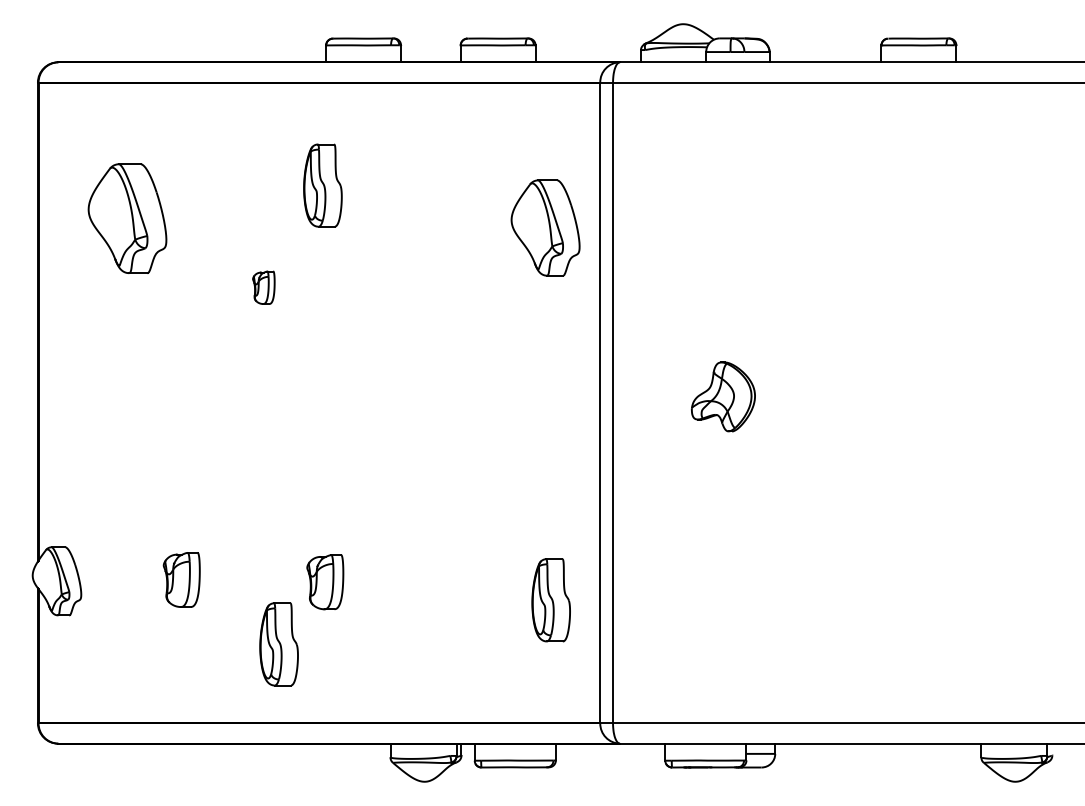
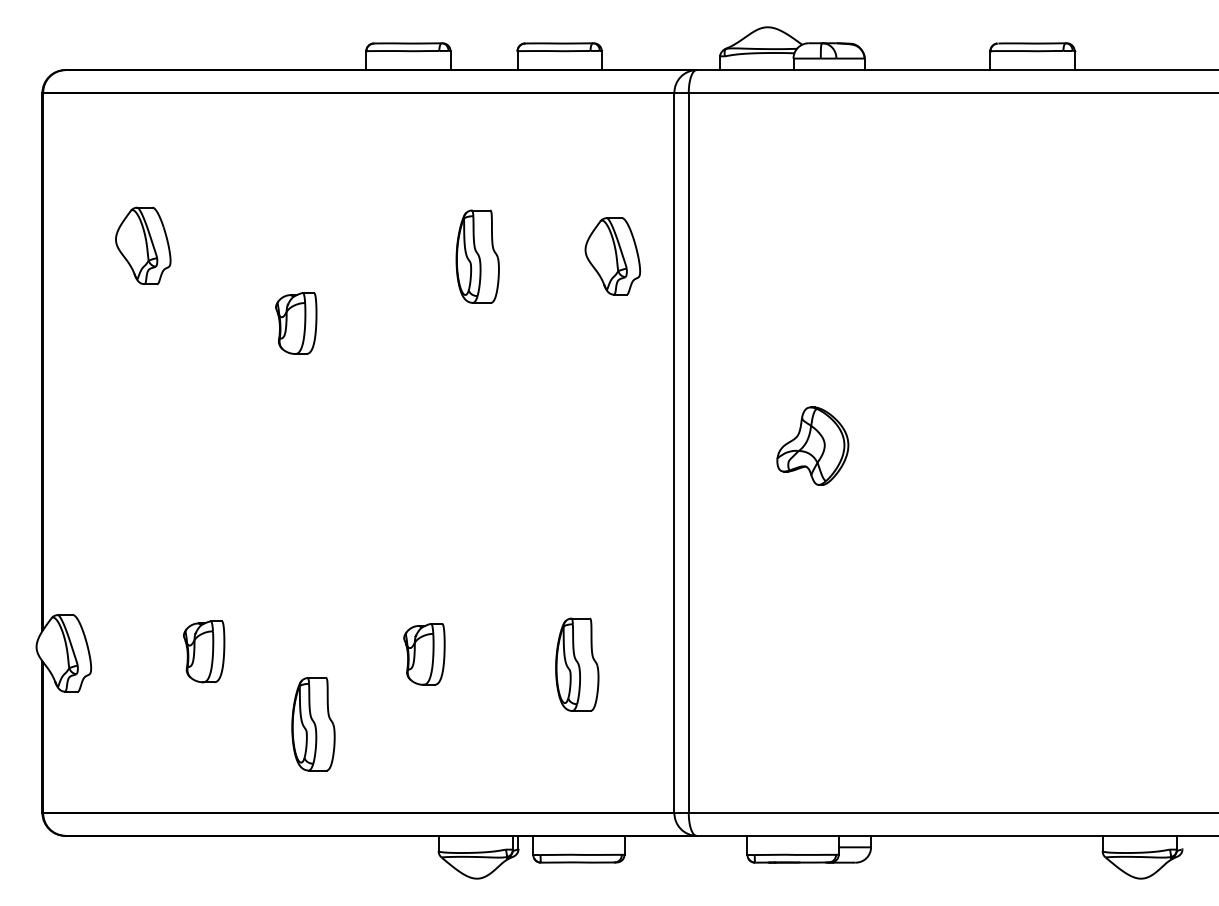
part: (322, 185) -> (477, 256), moved
part: (127, 218) -> (143, 245), size x0.62
part: (545, 228) -> (612, 256), size x0.71
part: (263, 287) -> (296, 323), size x1.67
part: (325, 582) -> (424, 654), moved
part: (551, 600) -> (577, 664), moved

